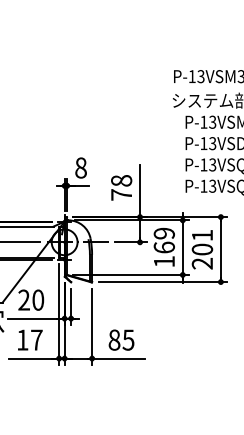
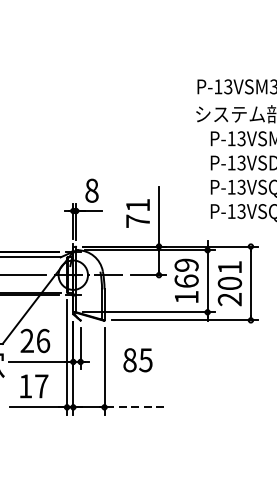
text: (121, 180) -> (137, 204), 78 -> 71
text: (38, 299) -> (43, 340), 20 -> 26
text: (121, 339) -> (137, 359), moved
line: (117, 358) -> (133, 407), solid -> dashed

